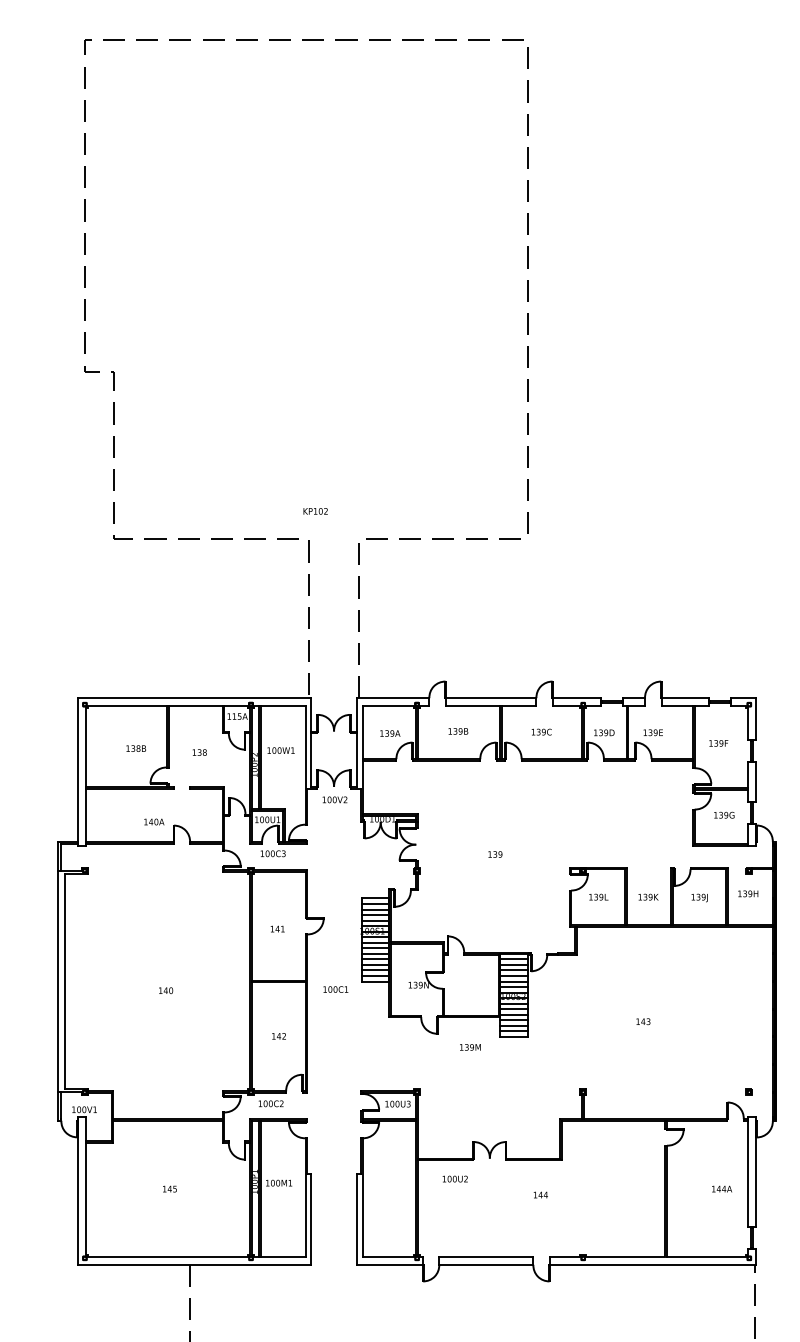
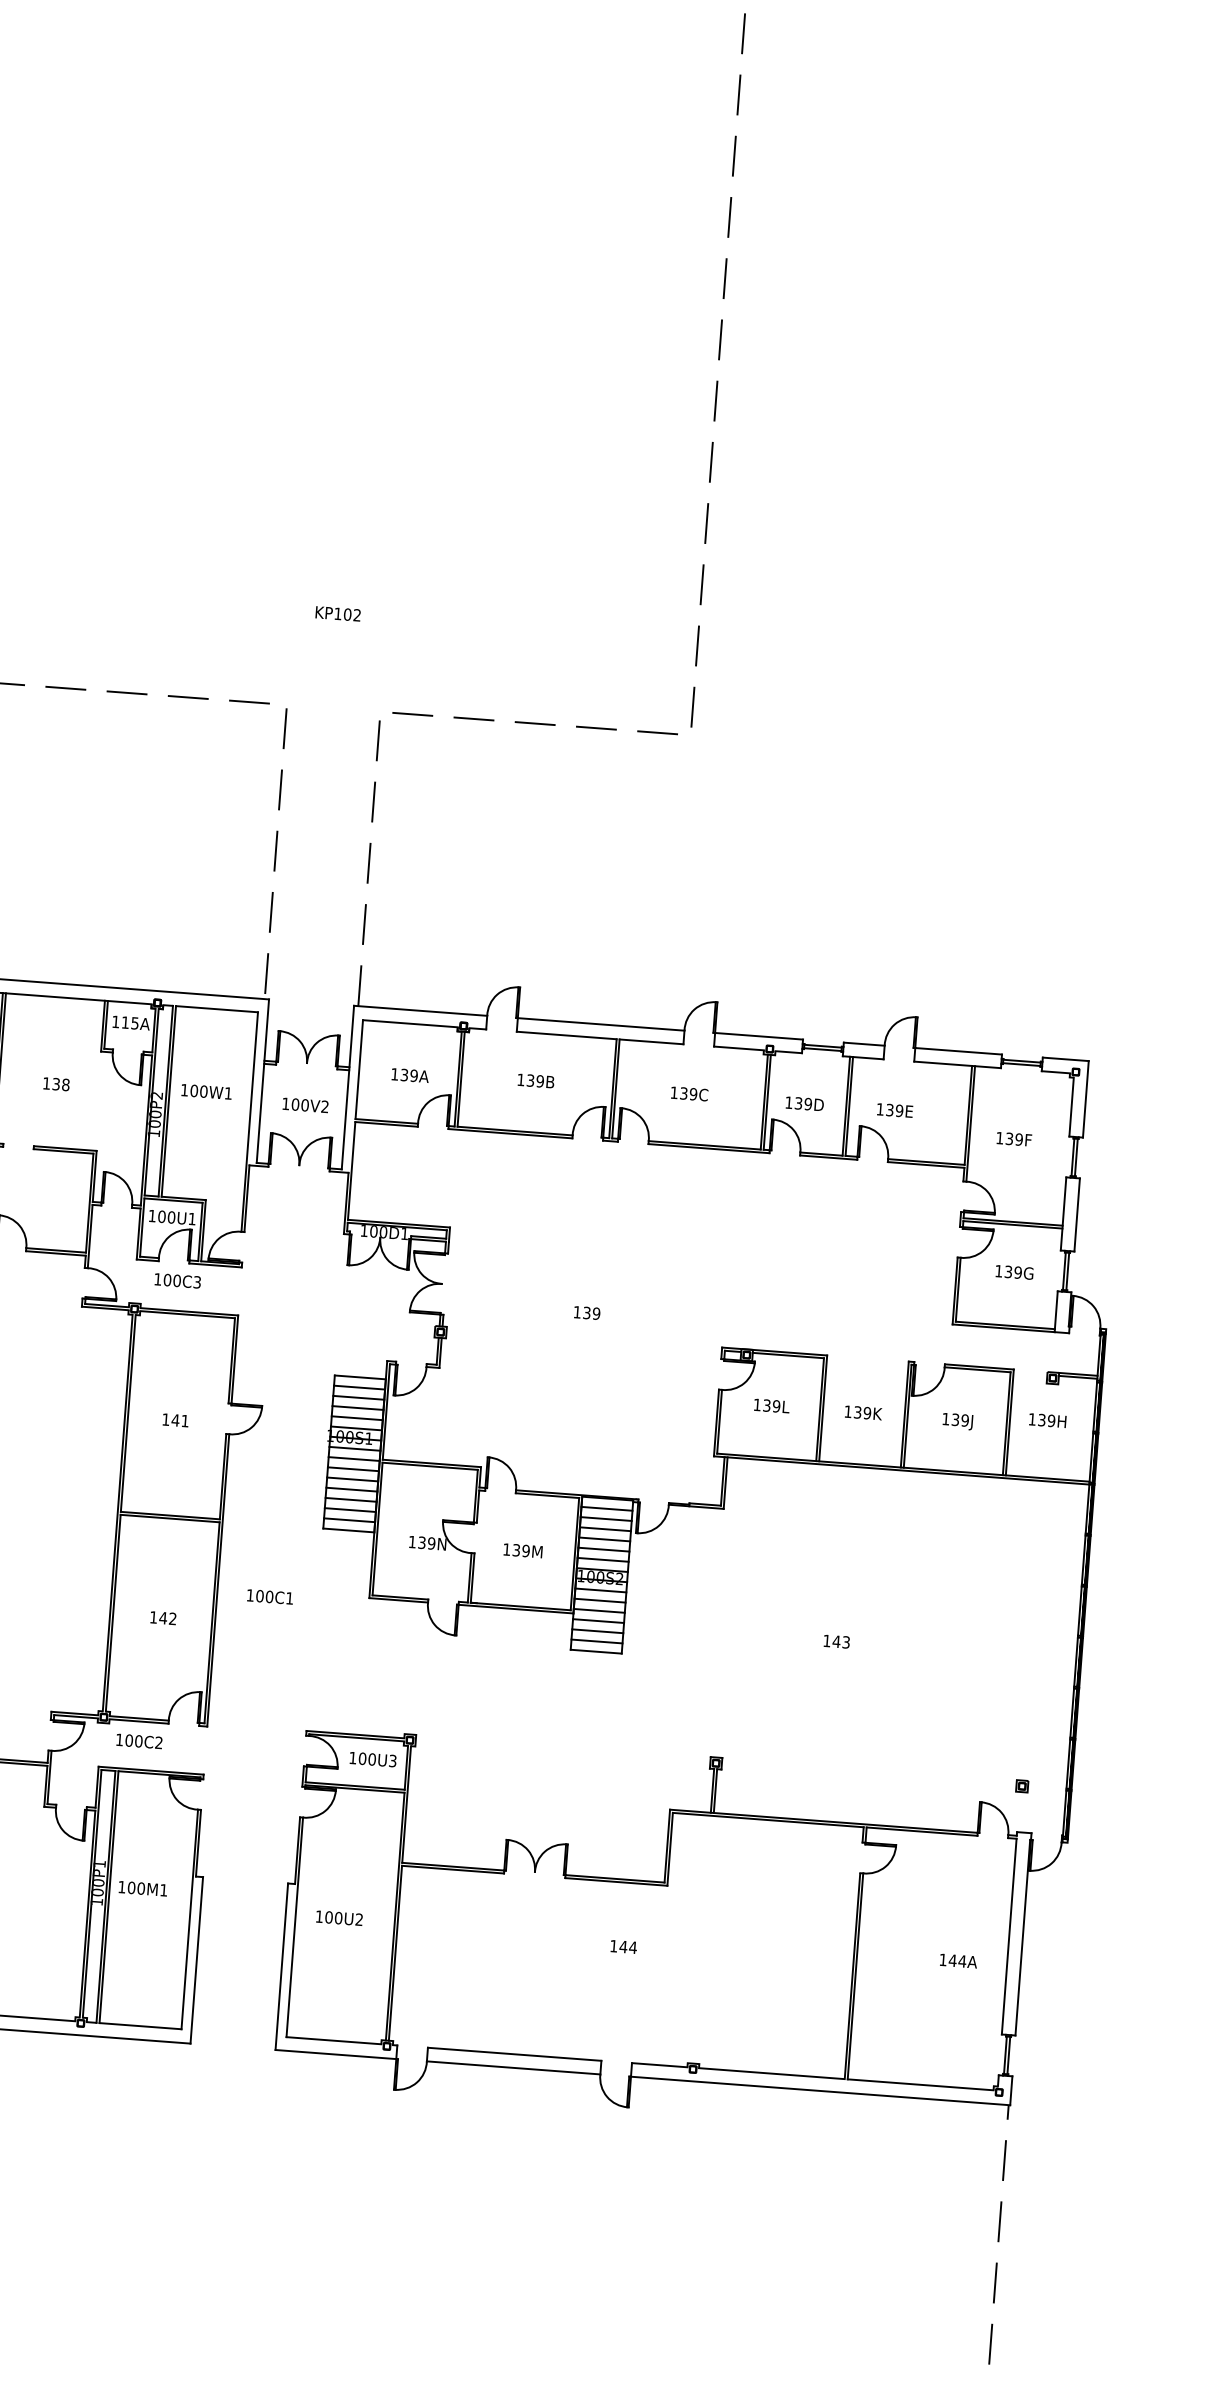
text: (315, 511) -> (337, 614), moved
text: (334, 799) -> (304, 1104), moved
text: (335, 989) -> (269, 1596), moved
text: (470, 1047) -> (523, 1550), moved
text: (454, 1178) -> (338, 1917), moved

